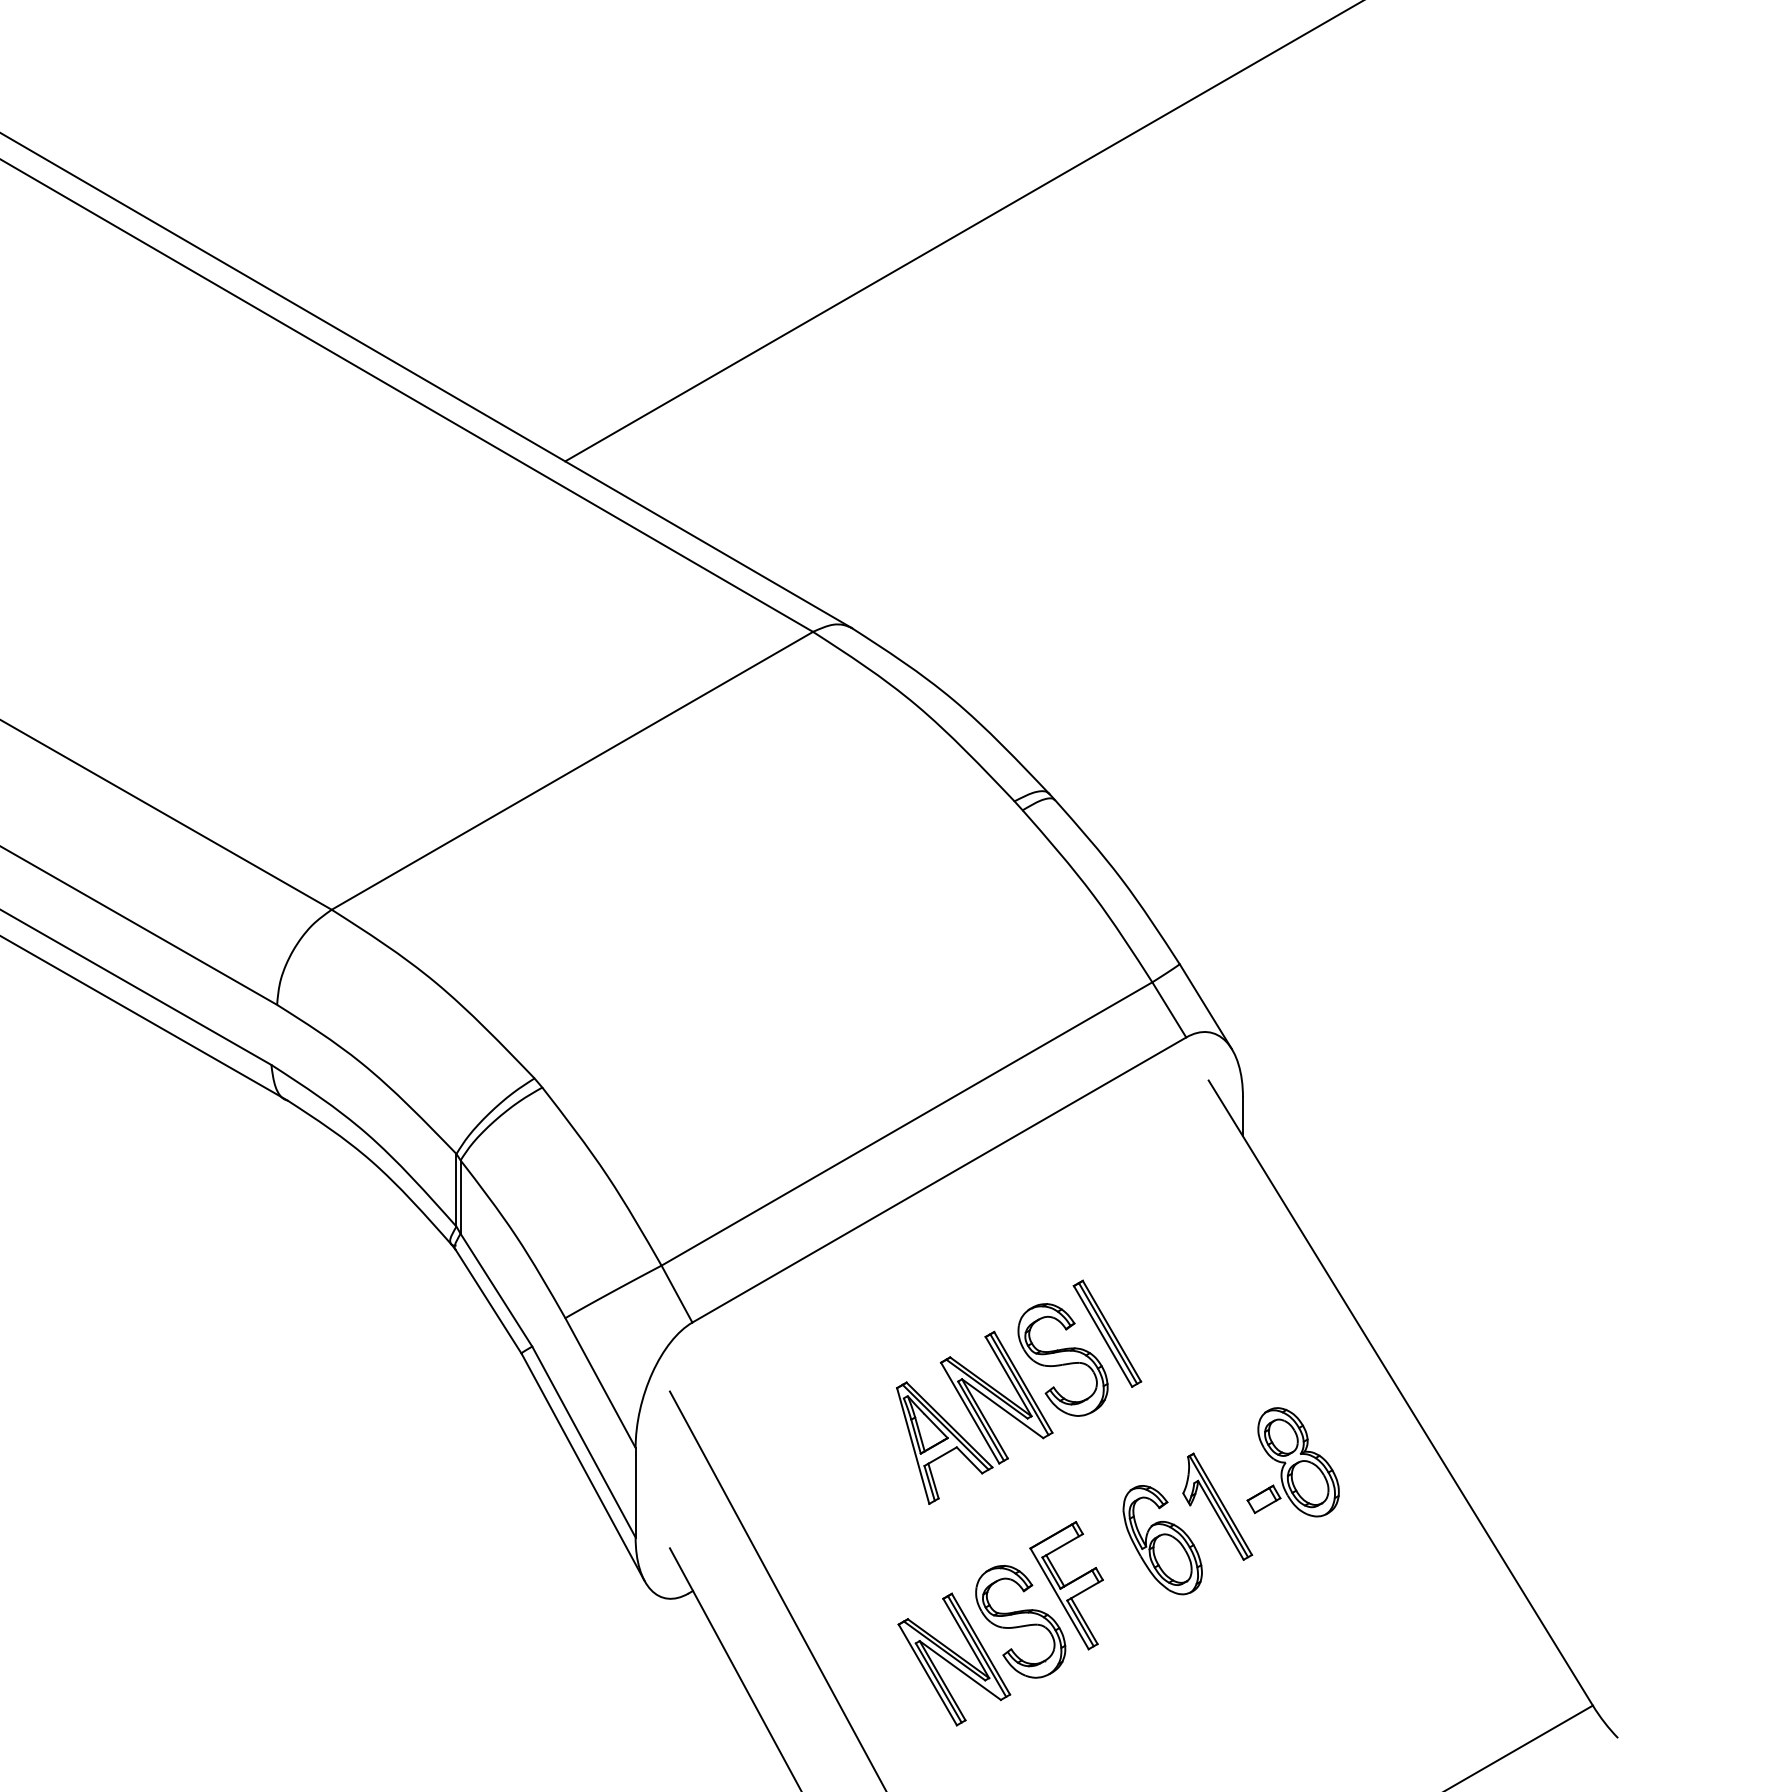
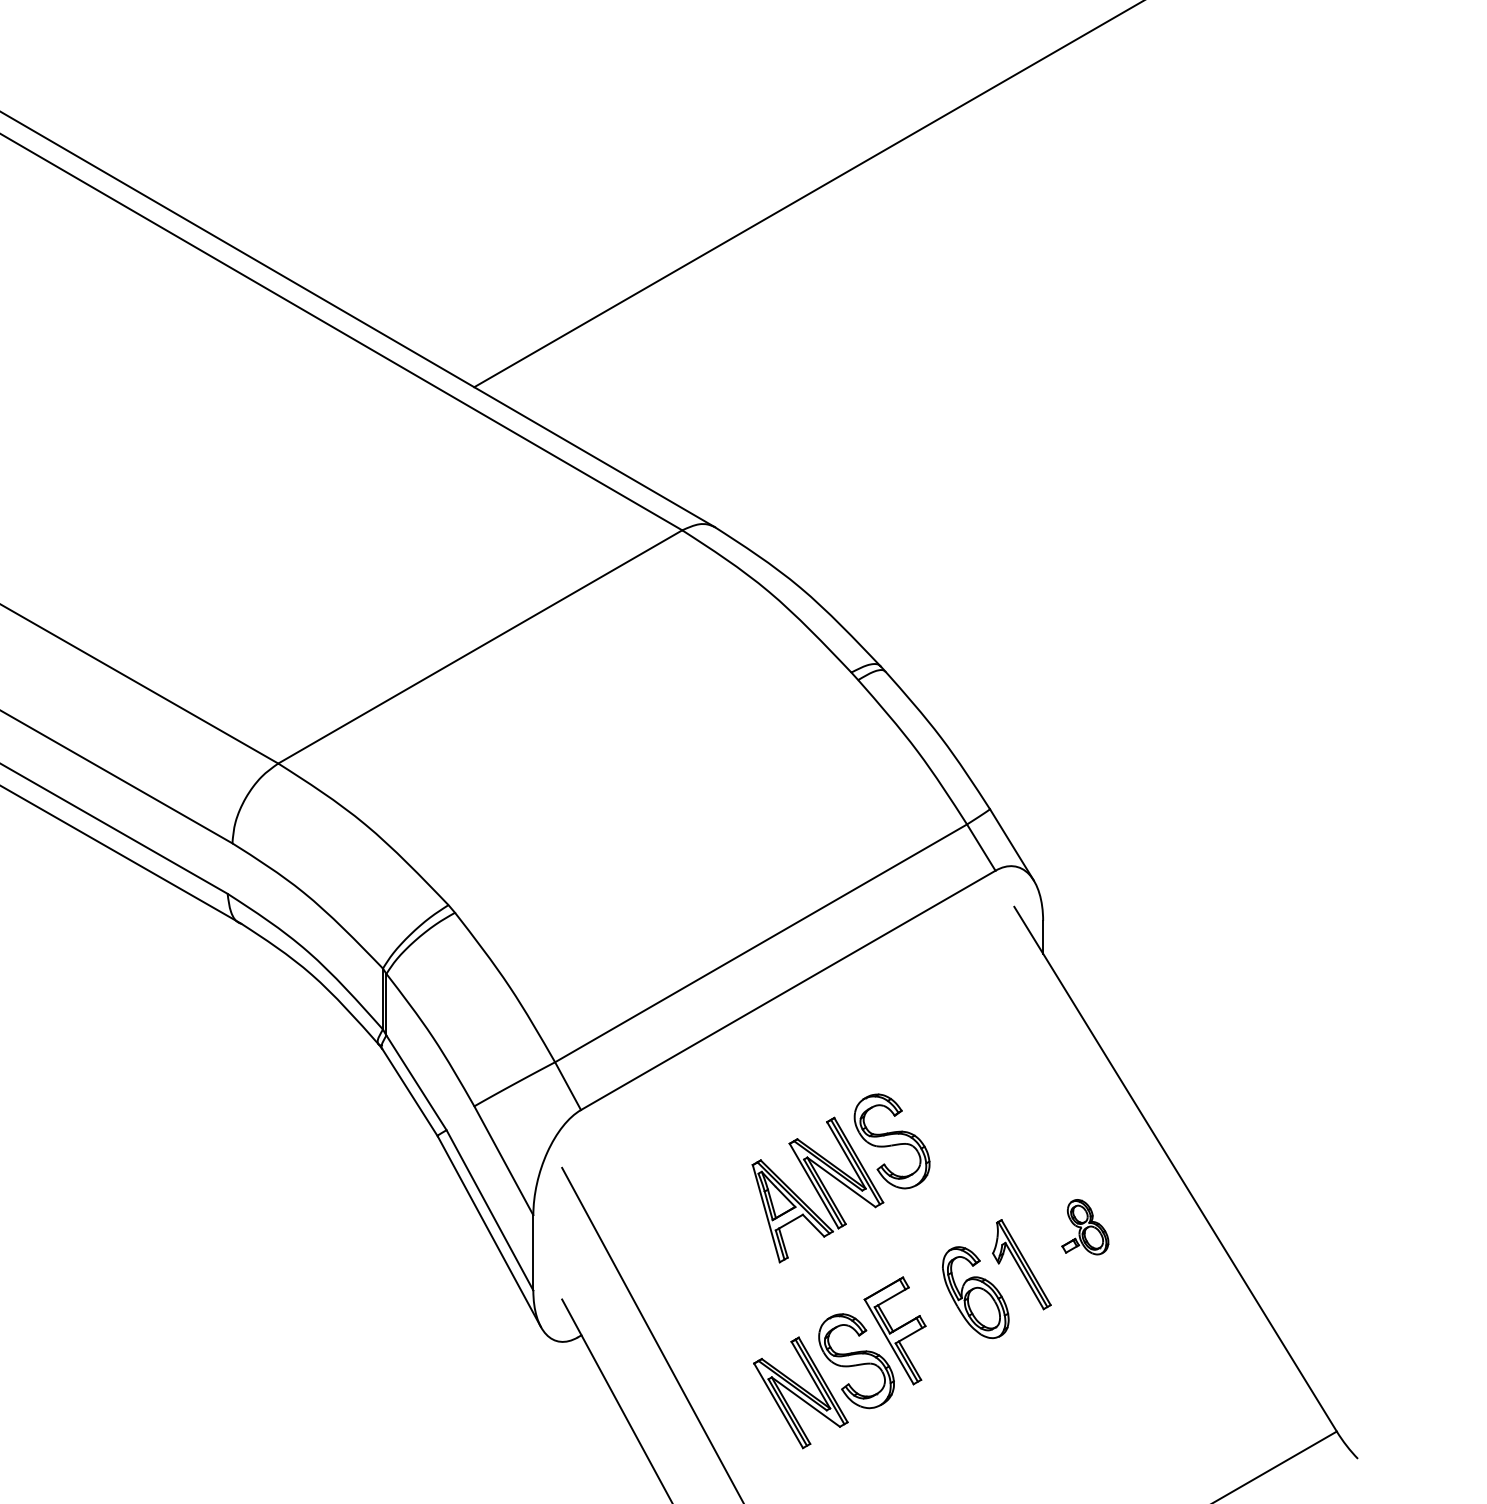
part: (1107, 1333) -> (929, 1119), removed
part: (1293, 1461) -> (1085, 1226), size x0.6

